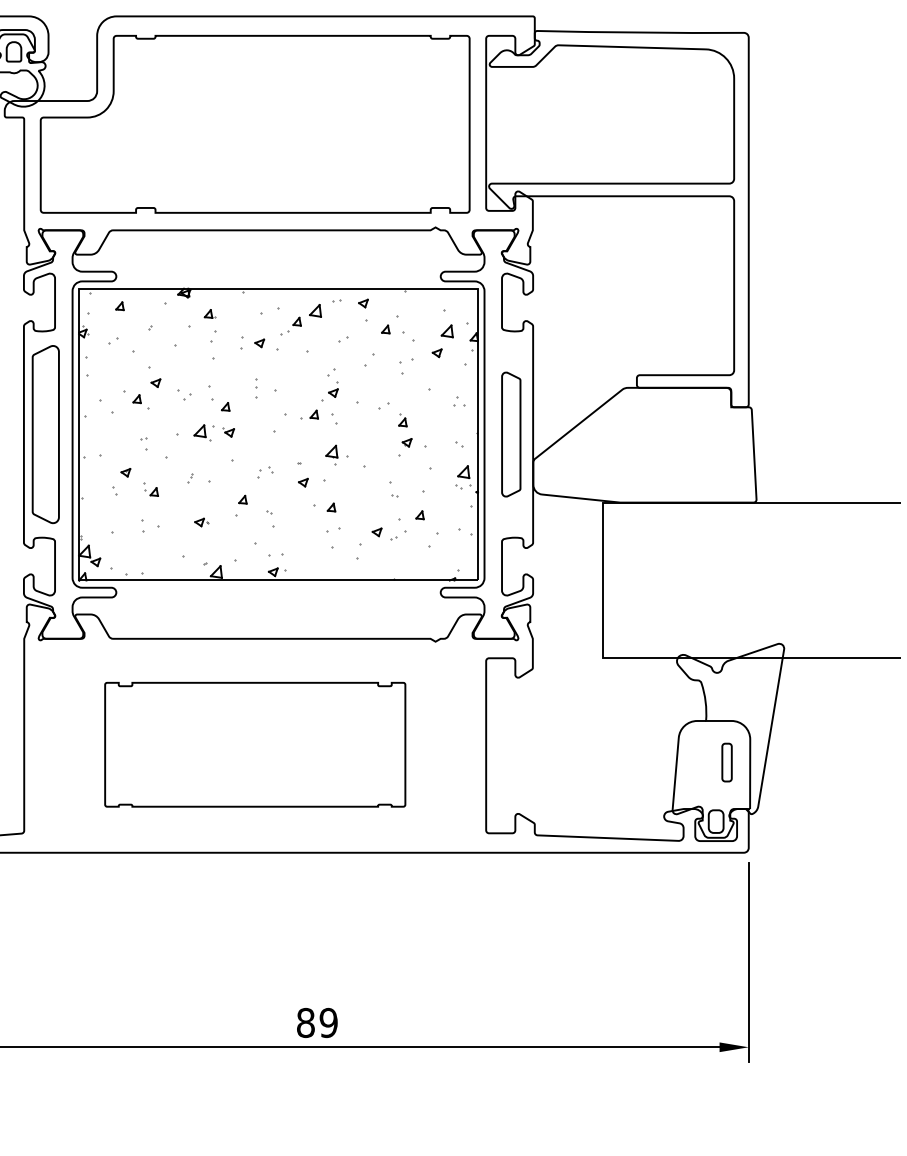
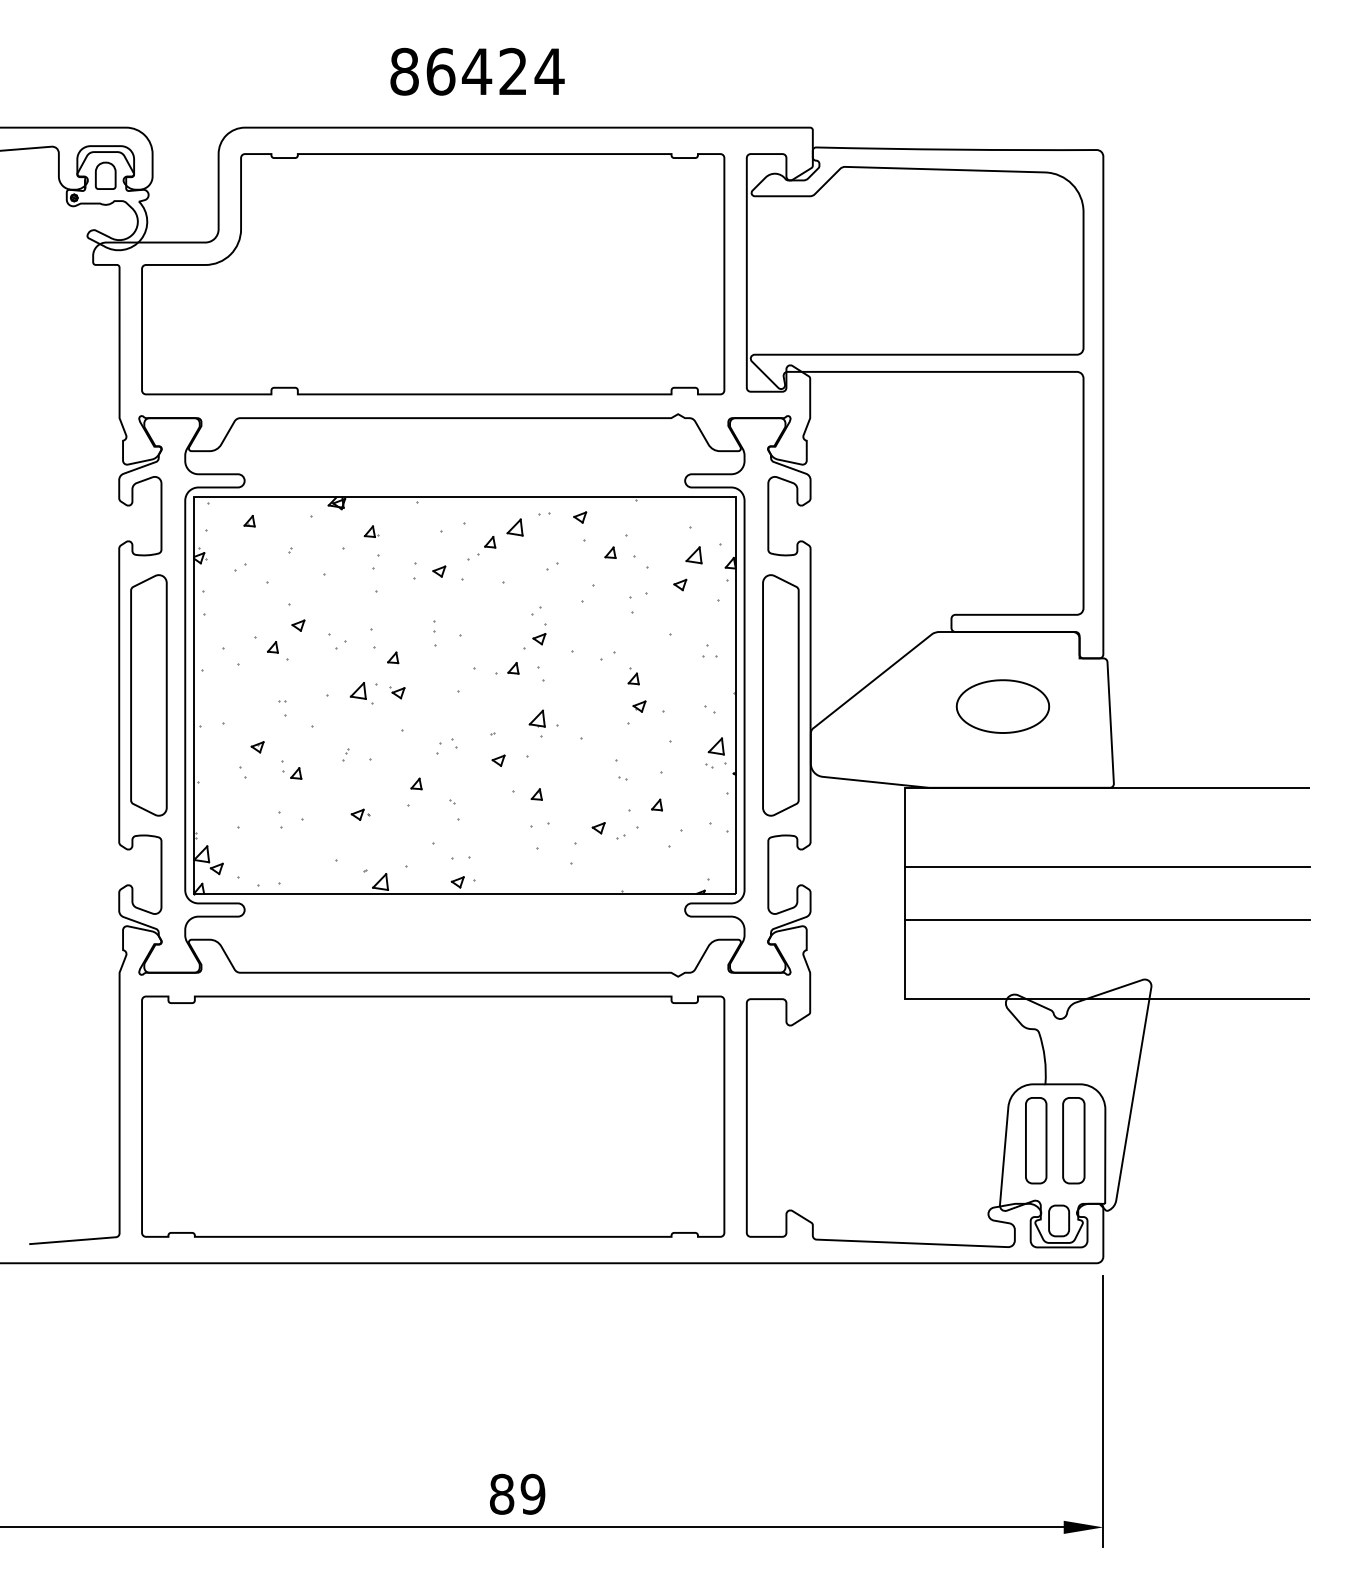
part: (510, 434) -> (780, 695), size x1.43
part: (674, 442) -> (1002, 706), added
line: (751, 561) -> (1107, 867), added
line: (751, 599) -> (1107, 919), added
part: (255, 744) -> (433, 1116), size x1.43
part: (699, 762) -> (1036, 1140), added
part: (726, 762) -> (1073, 1140), size x1.67

